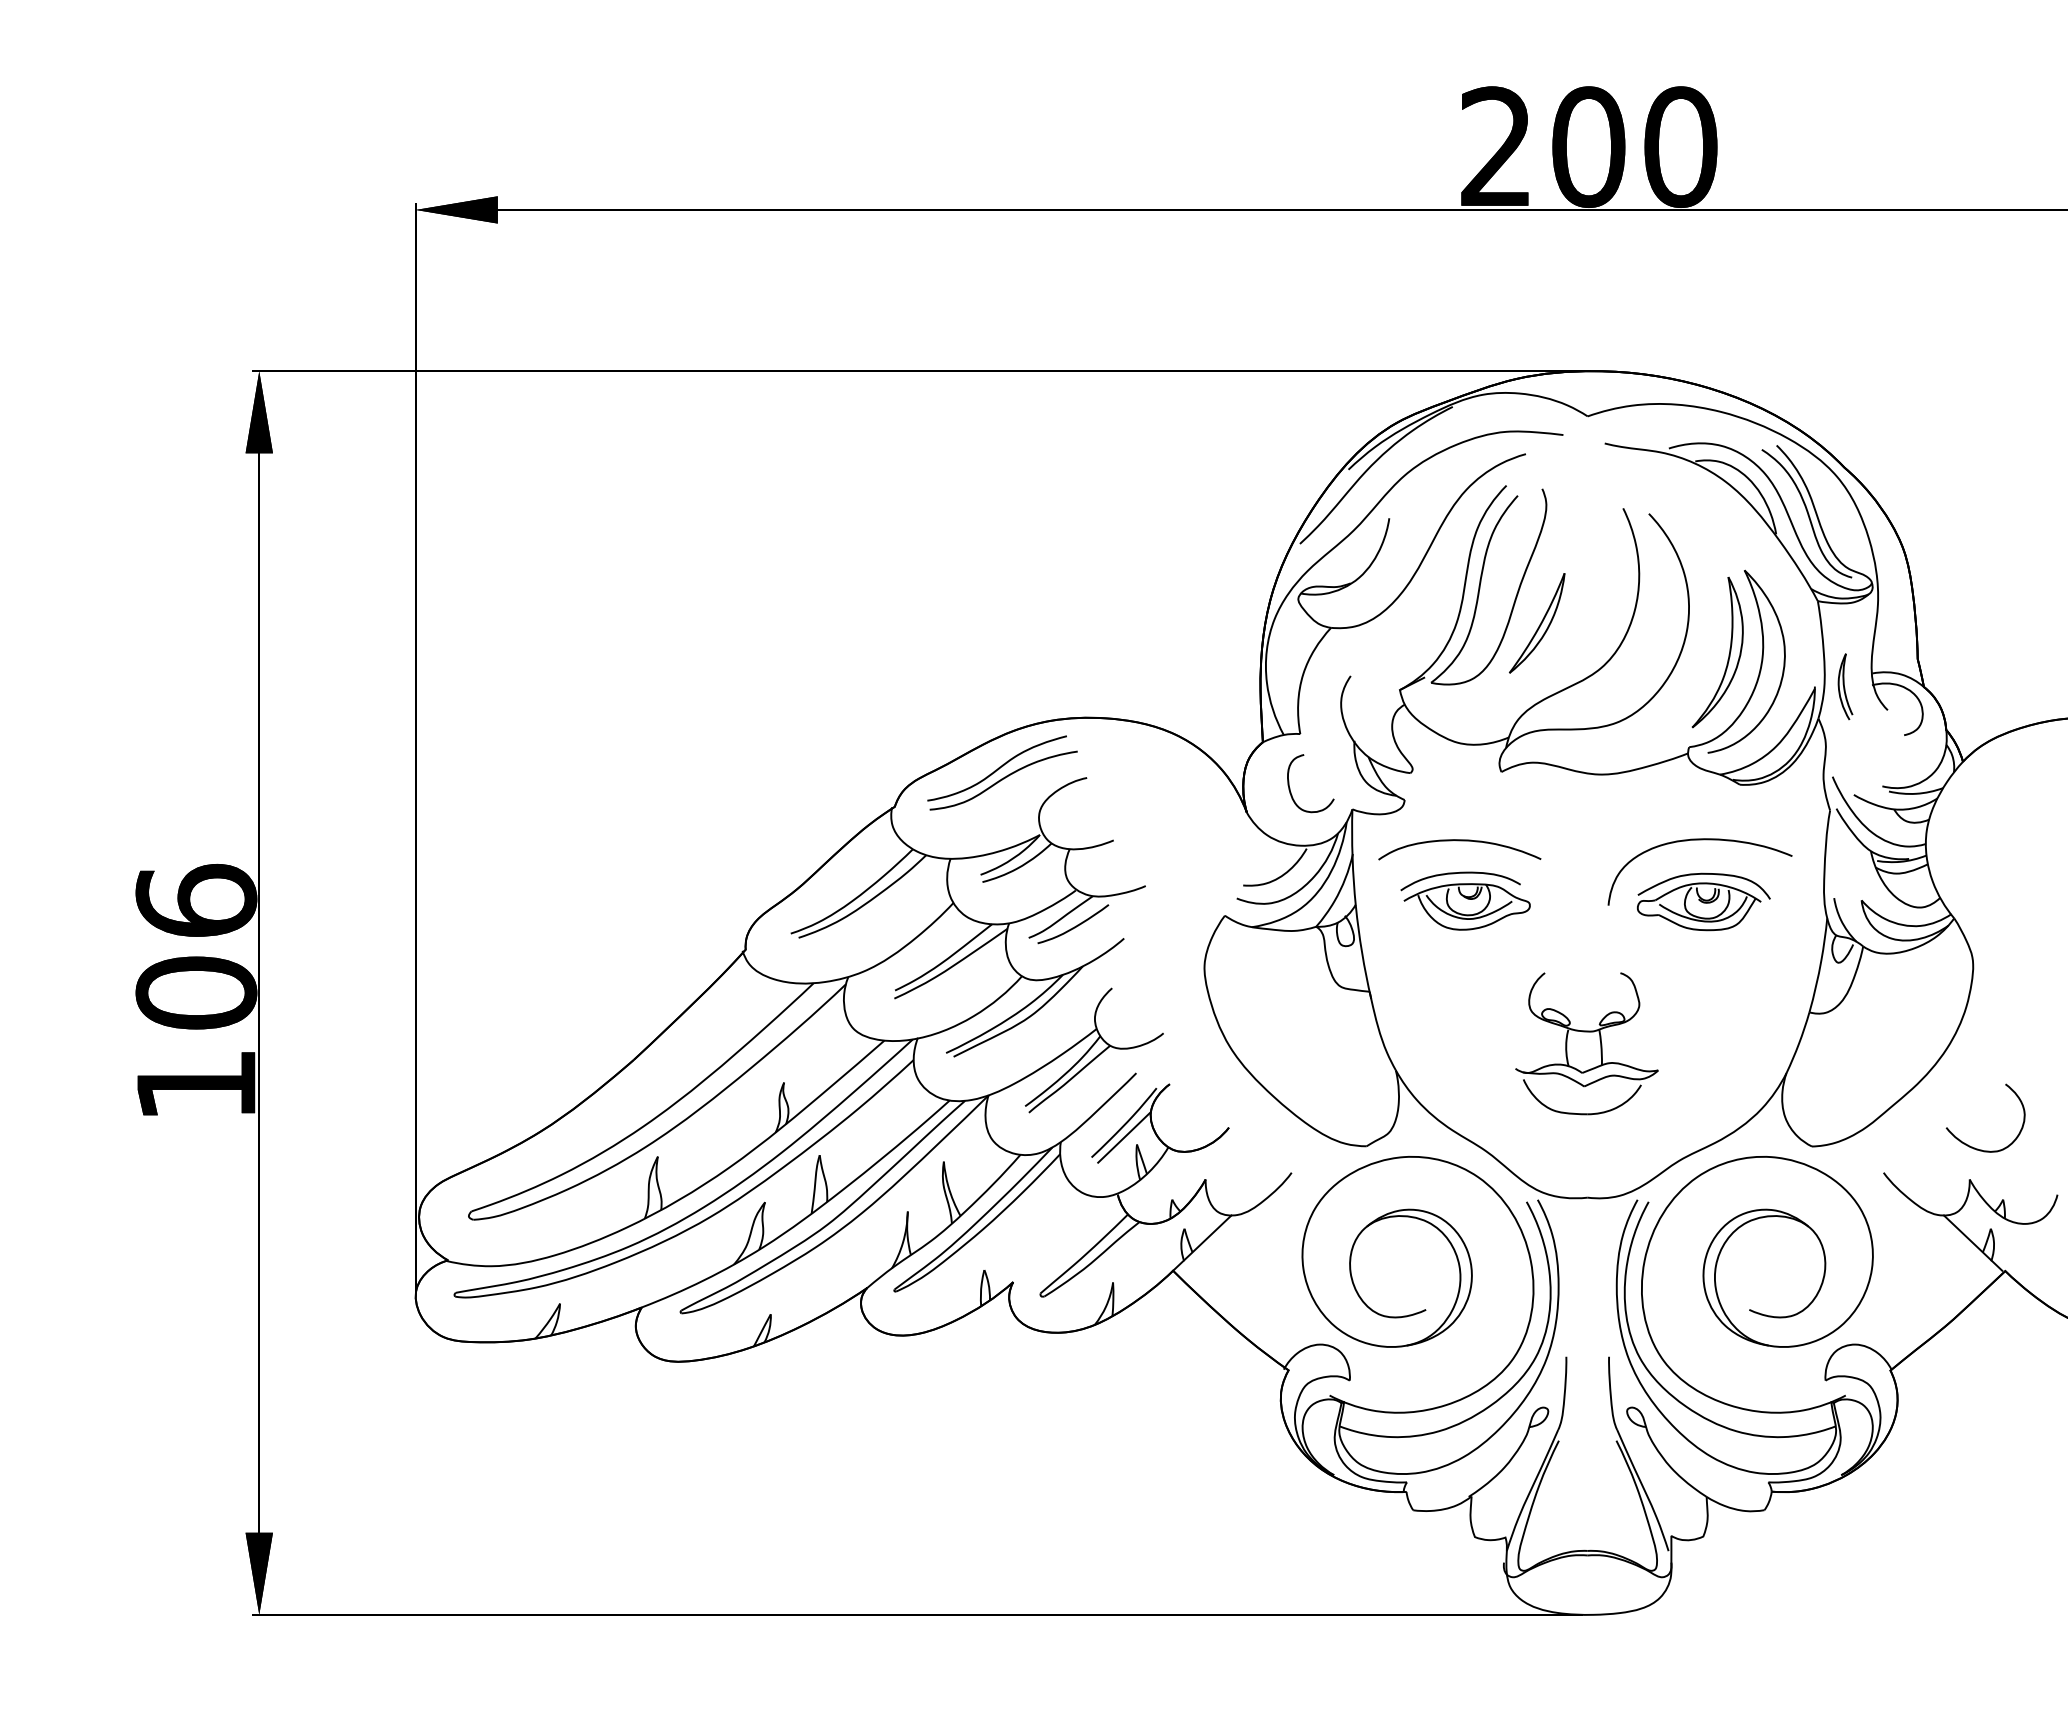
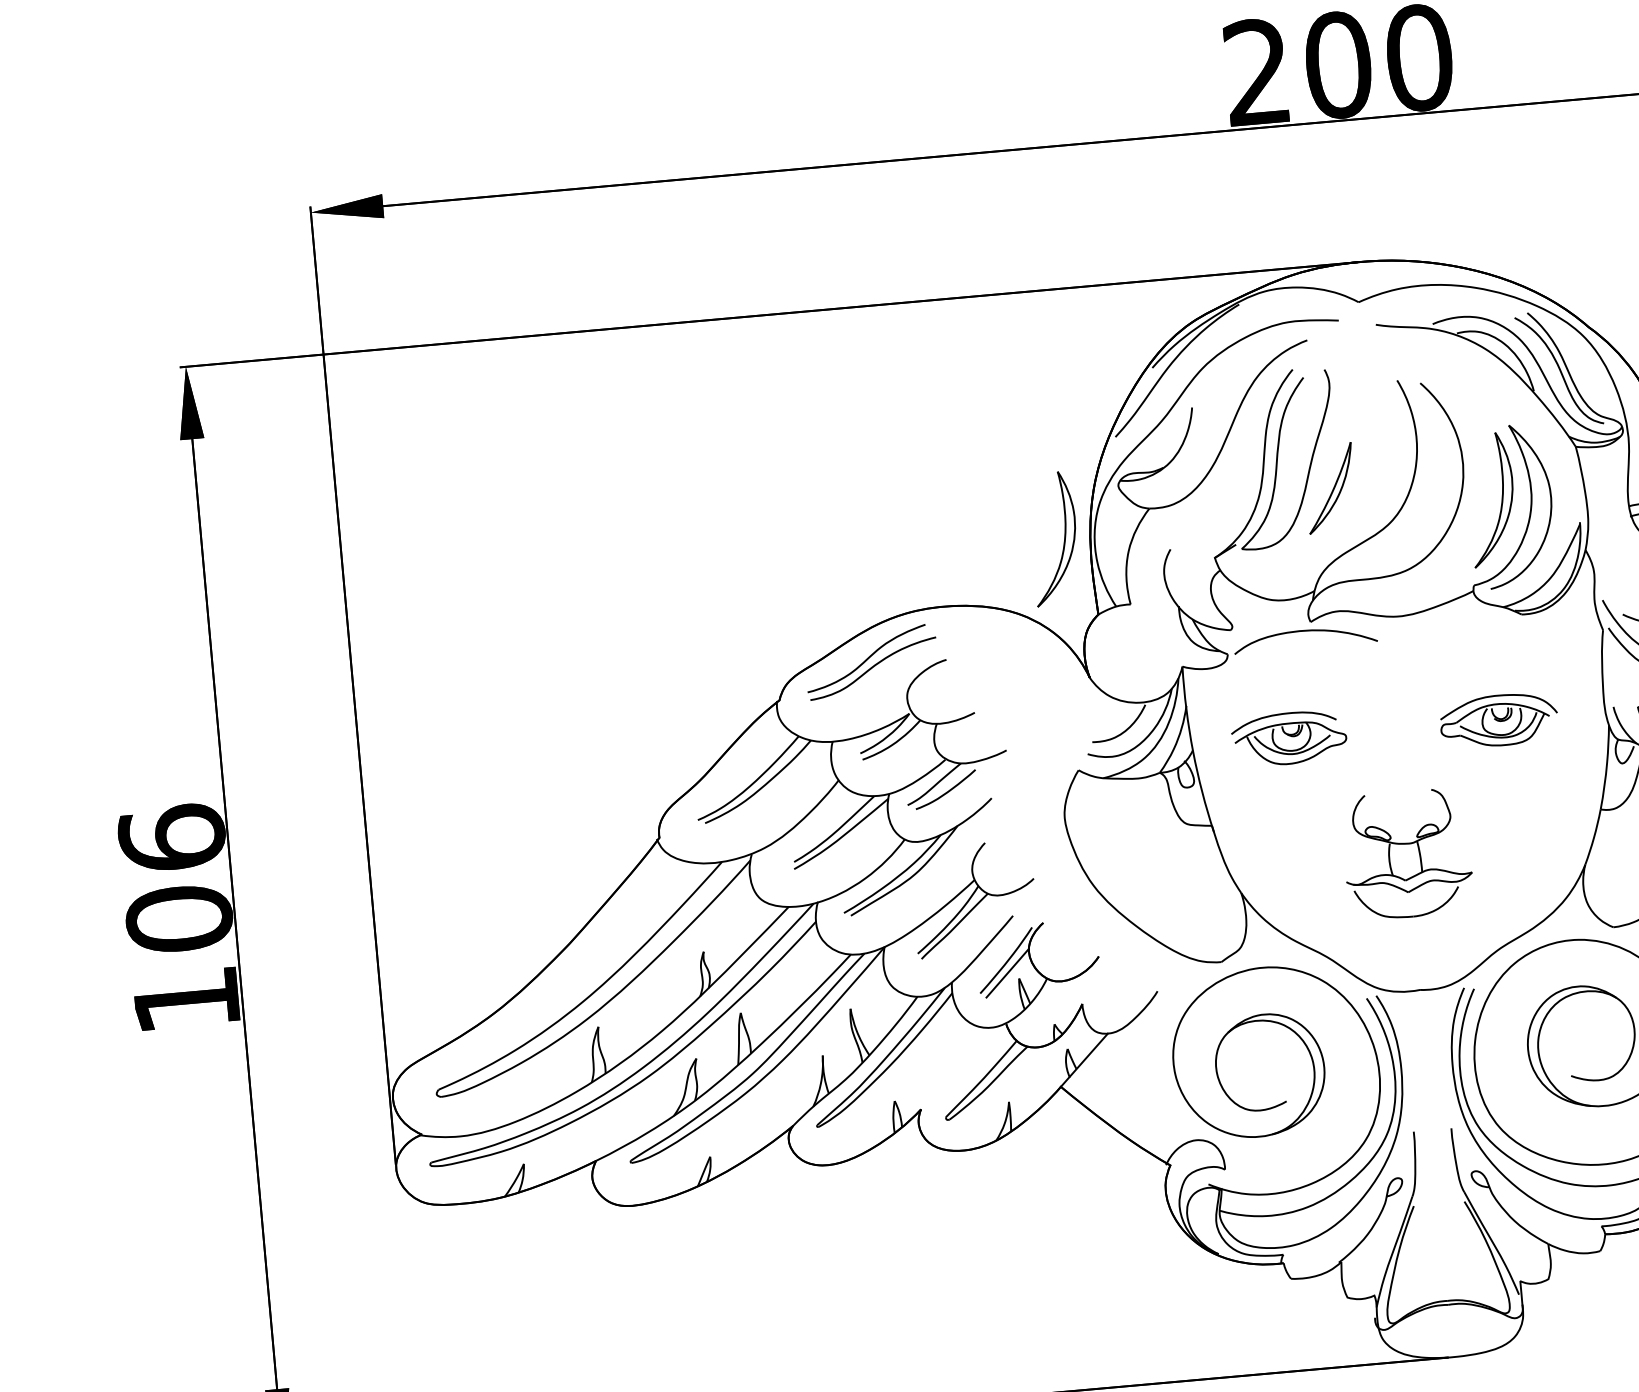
part: (1231, 654) -> (1063, 539), added
part: (1845, 686) -> (1606, 519), removed
curve: (1290, 787) -> (1126, 652), removed
curve: (1699, 840) -> (1490, 666), removed
curve: (1459, 841) -> (1304, 631), moved

